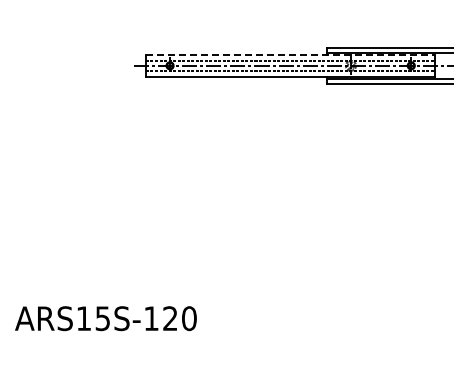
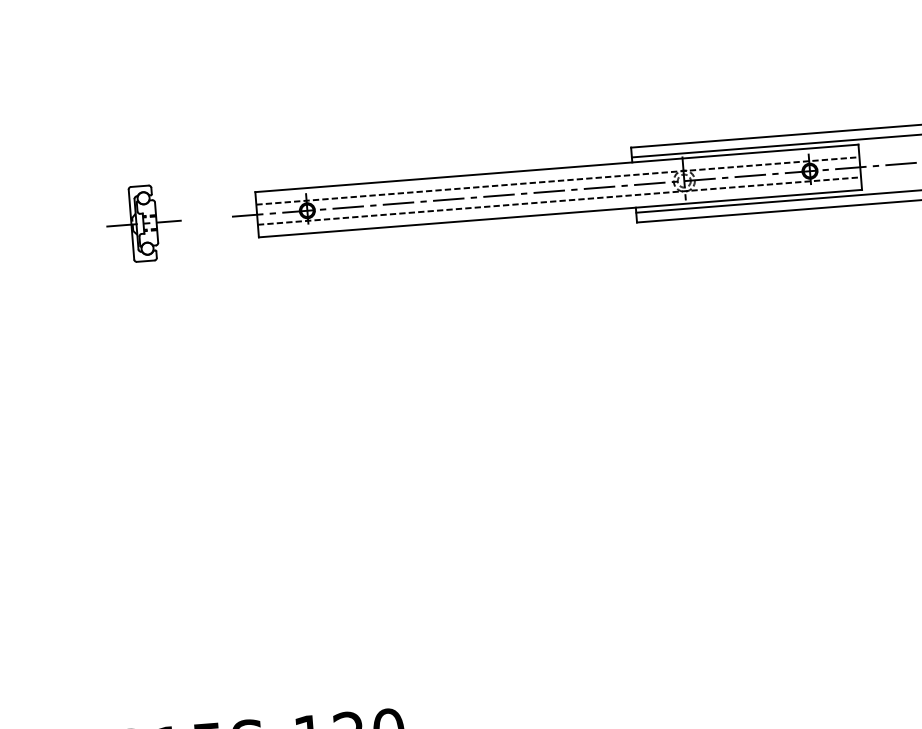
line: (290, 54) -> (556, 167), dashed -> solid
part: (91, 65) -> (143, 223), added

